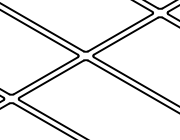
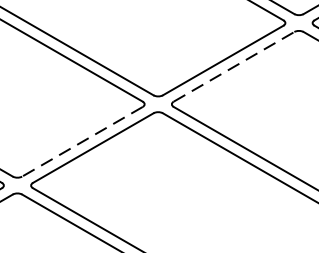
line: (126, 36) -> (234, 67), solid -> dashed
line: (45, 75) -> (81, 141), solid -> dashed

